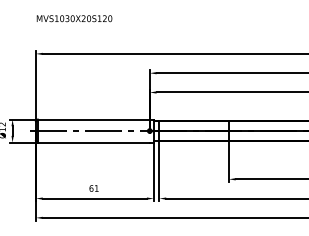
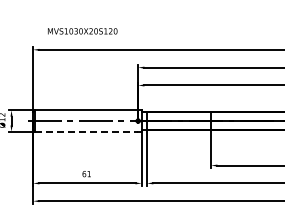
text: (74, 18) -> (82, 31), moved
line: (93, 142) -> (86, 131), solid -> dashed

